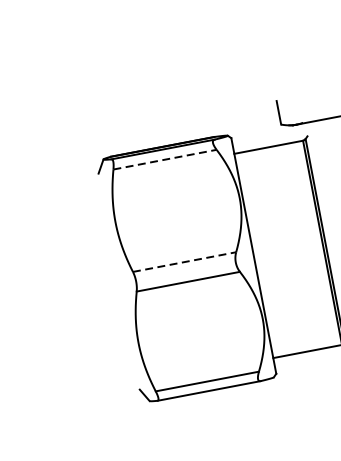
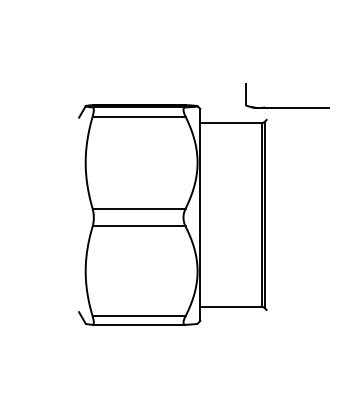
line: (165, 159) -> (139, 116), dashed -> solid
line: (184, 261) -> (139, 208), dashed -> solid

